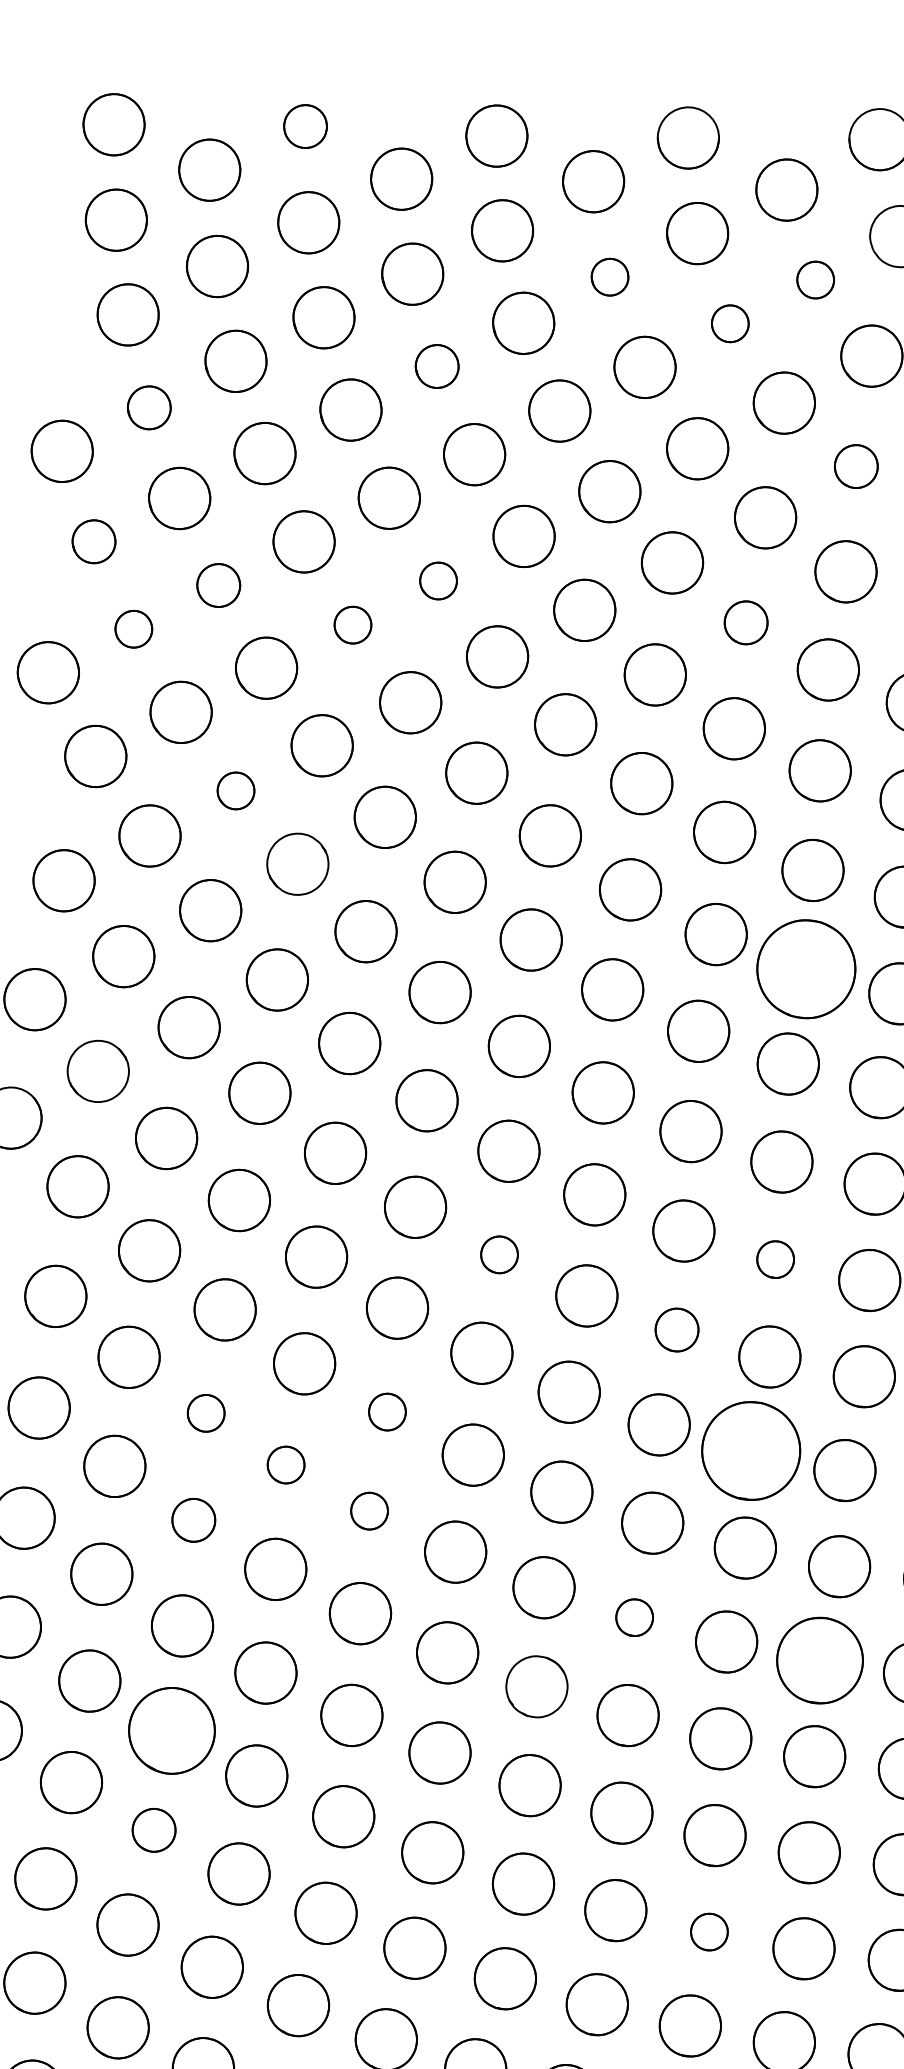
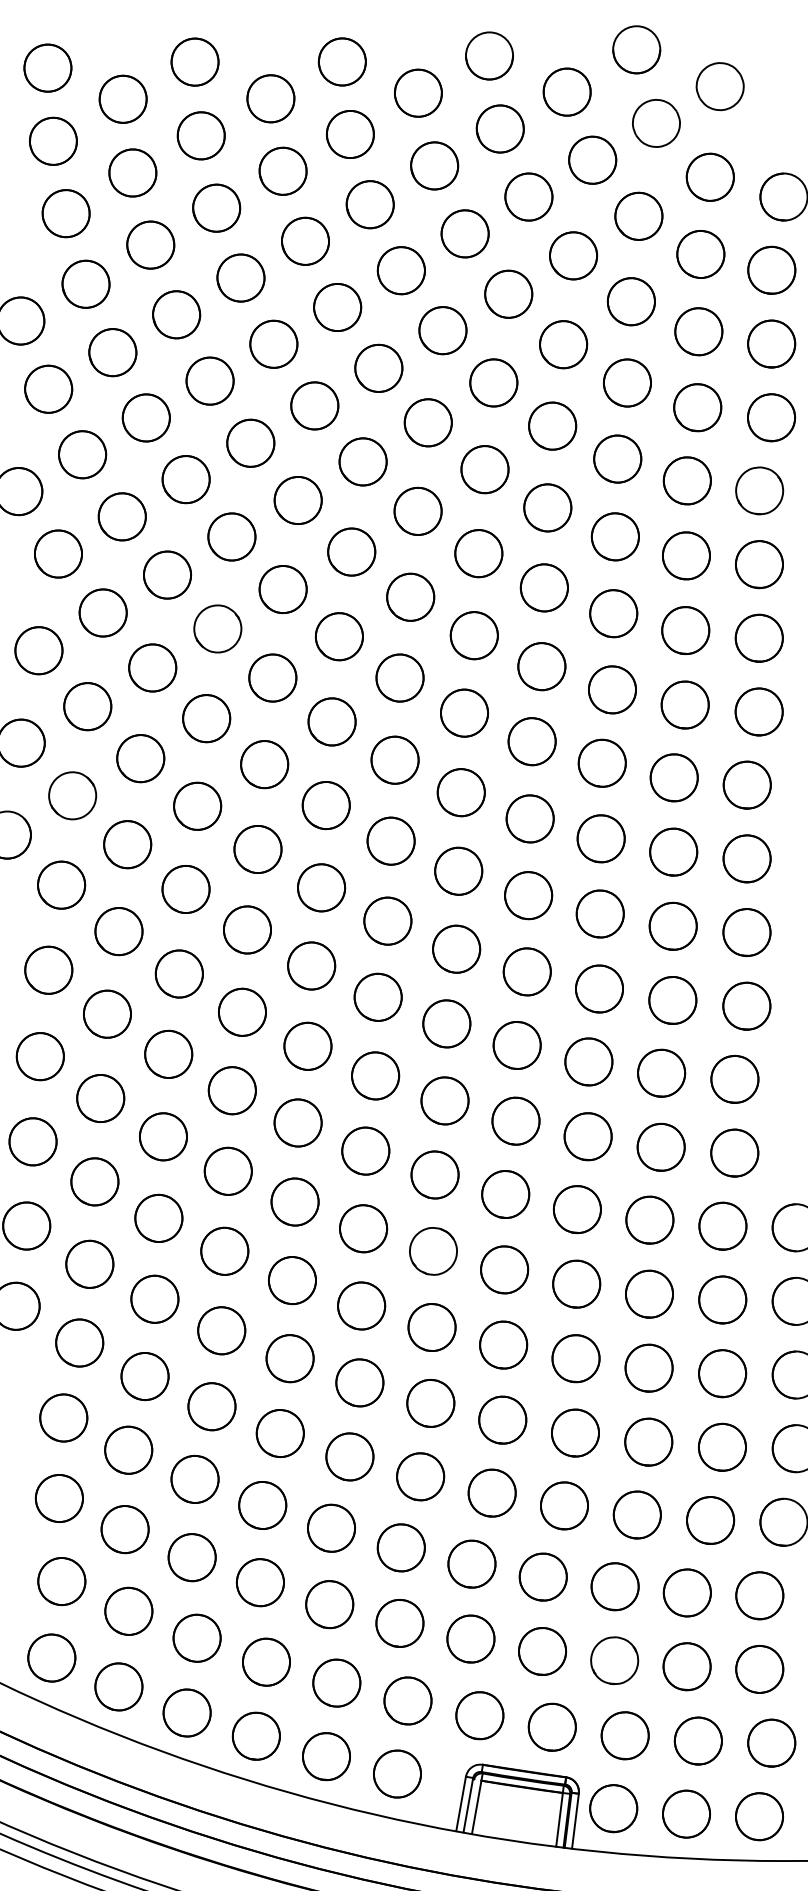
circle: (304, 125) -> (194, 61), size x1.43
circle: (609, 276) -> (434, 165), size x1.67
circle: (815, 279) -> (592, 159), size x1.67
circle: (729, 323) -> (528, 196), size x1.67
circle: (437, 365) -> (305, 240), size x1.43
circle: (148, 406) -> (85, 283), size x1.43
circle: (855, 466) -> (630, 301), size x1.43
circle: (93, 540) -> (48, 388), size x1.43
circle: (438, 580) -> (314, 405), size x1.67
circle: (217, 584) -> (145, 417), size x1.43
circle: (745, 622) -> (552, 425), size x1.43
circle: (352, 624) -> (250, 442), size x1.67
circle: (133, 628) -> (82, 454), size x1.67
circle: (236, 790) -> (167, 574), size x1.67
circle: (806, 968) -> (612, 689), size x0.62
circle: (499, 1254) -> (387, 920), size x1.67
circle: (774, 1258) -> (599, 913), size x1.67
circle: (676, 1329) -> (526, 971), size x1.43
circle: (386, 1411) -> (307, 1045), size x1.67
circle: (205, 1412) -> (168, 1053), size x1.67
circle: (750, 1450) -> (588, 1061), size x0.62
circle: (285, 1464) -> (231, 1090), size x1.67
circle: (368, 1510) -> (297, 1122), size x1.67
circle: (193, 1519) -> (163, 1136), size x1.43
circle: (634, 1617) -> (505, 1194), size x1.67
circle: (819, 1659) -> (649, 1219), size x0.71
circle: (171, 1729) -> (154, 1298), size x0.71
circle: (153, 1830) -> (144, 1376), size x1.43
circle: (709, 1931) -> (575, 1432), size x1.67

